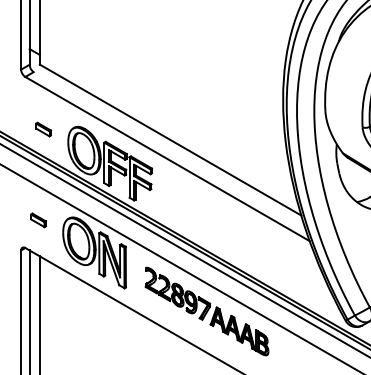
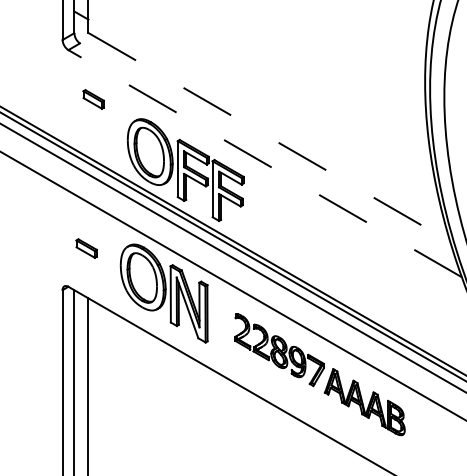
part: (43, 129) -> (93, 99), moved
line: (170, 140) -> (269, 138), solid -> dashed
line: (167, 158) -> (265, 162), solid -> dashed

